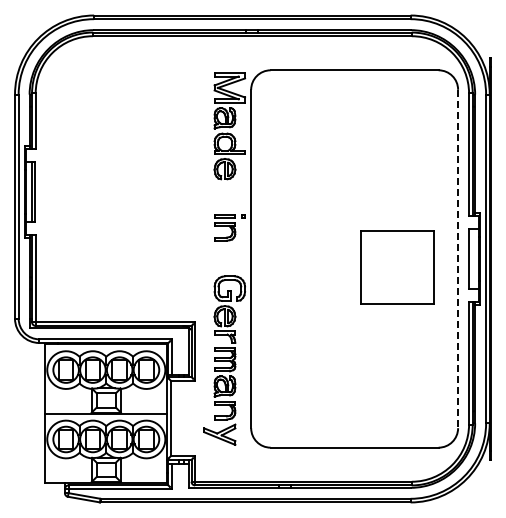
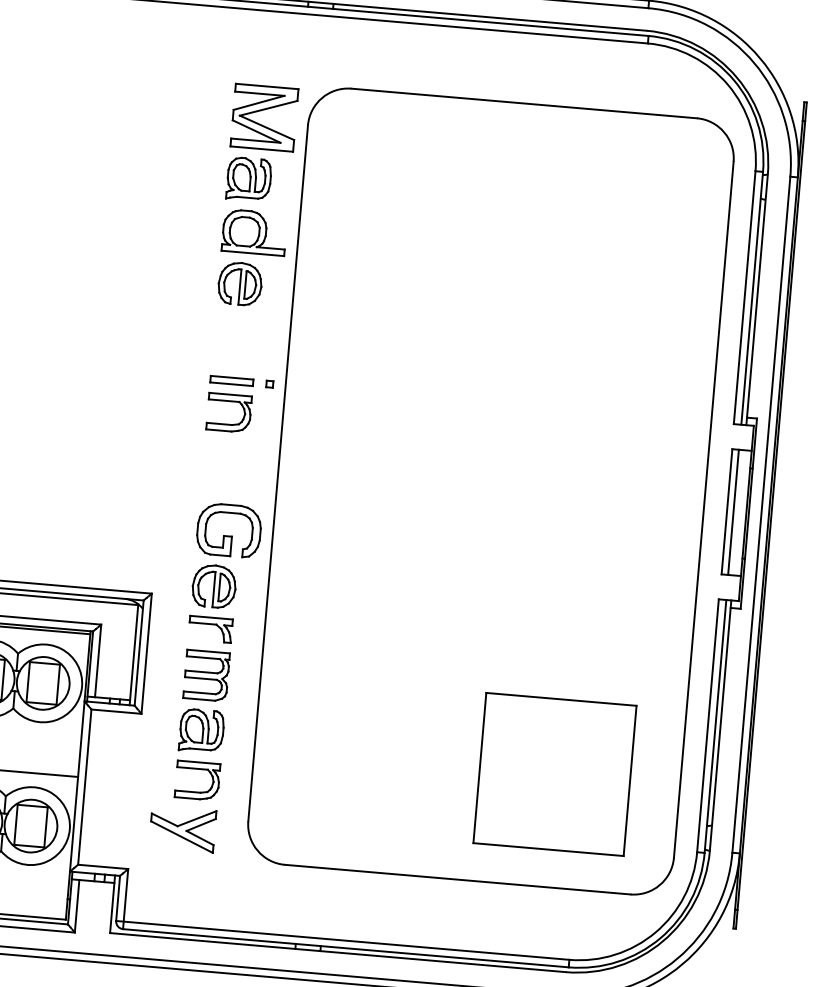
line: (472, 258) -> (733, 511), added
line: (458, 259) -> (704, 510), dashed -> solid
part: (397, 267) -> (555, 773), moved

